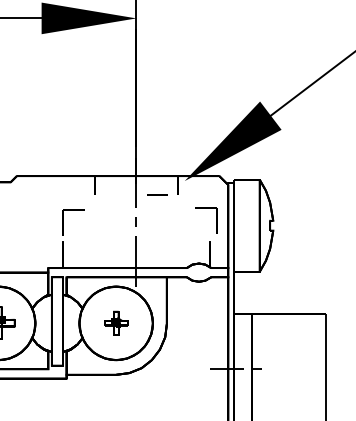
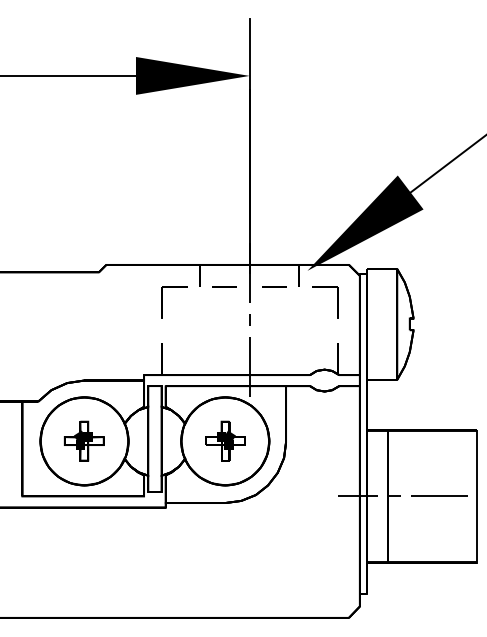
line: (115, 194) -> (224, 286), added
part: (216, 220) -> (337, 302), moved
part: (63, 222) -> (162, 302), moved
part: (116, 322) -> (225, 440), size x1.43
line: (294, 368) -> (439, 495), added

